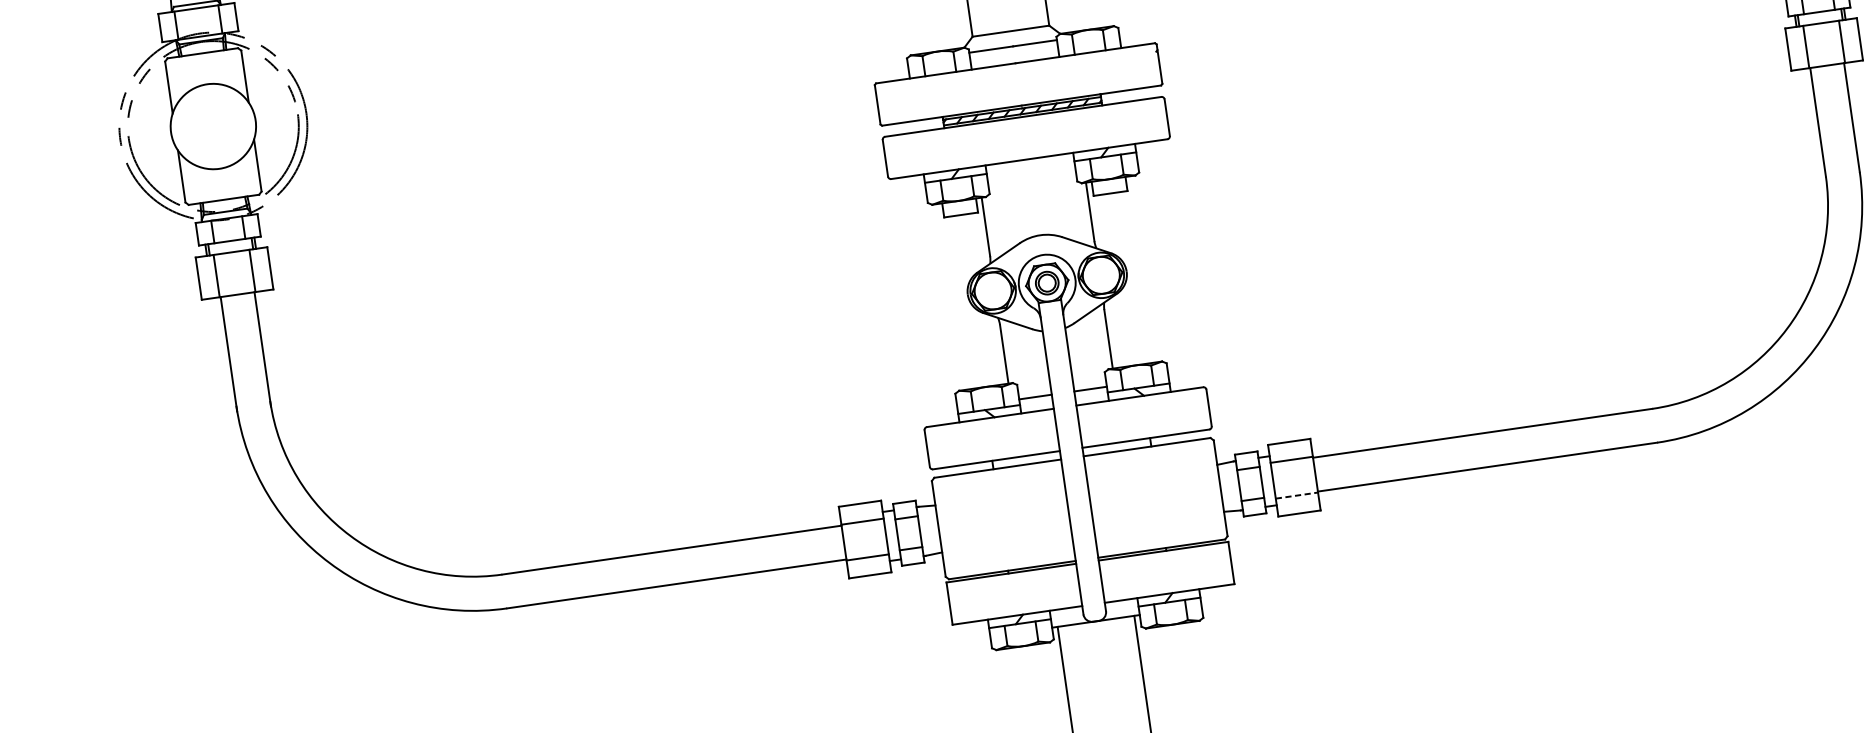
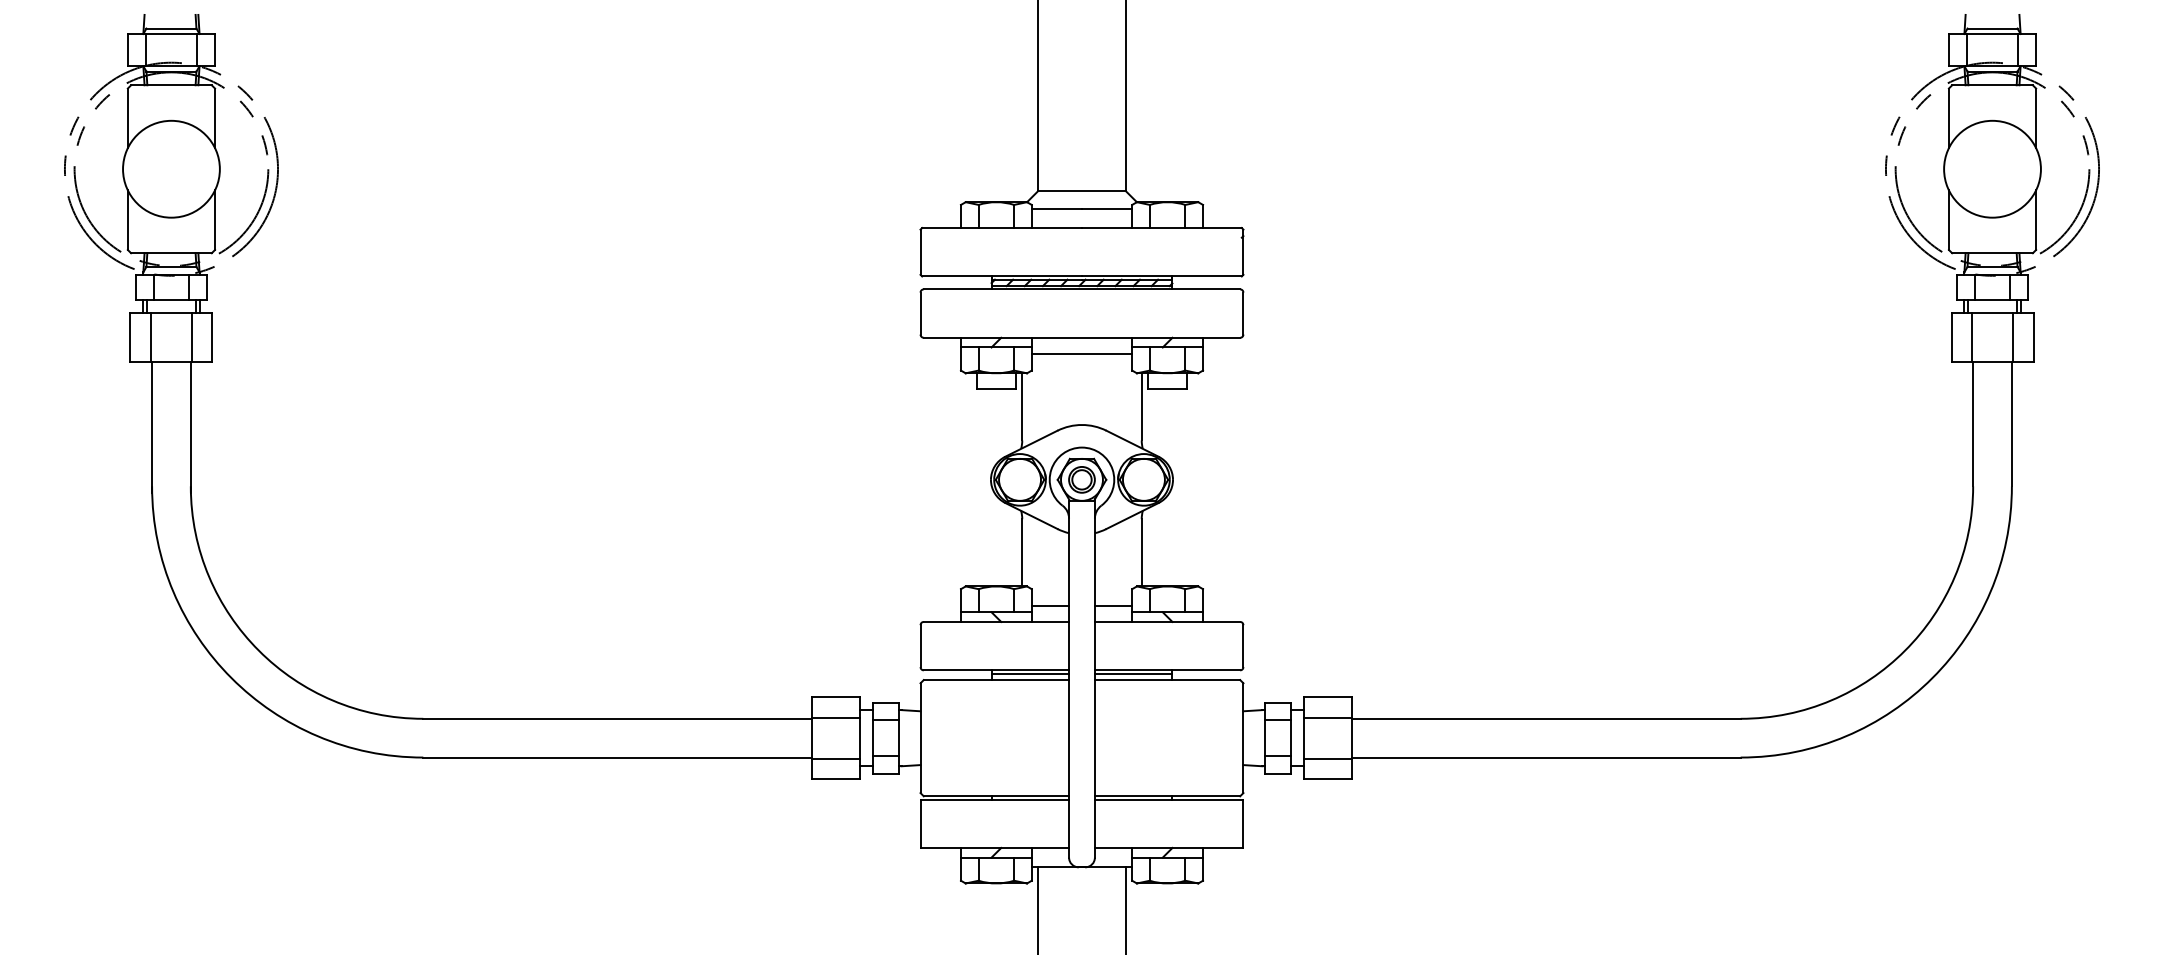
line: (1030, 172) -> (1081, 353), added
line: (1116, 445) -> (1133, 673), added
line: (1026, 458) -> (1030, 673), added
line: (1297, 495) -> (1328, 758), dashed -> solid

